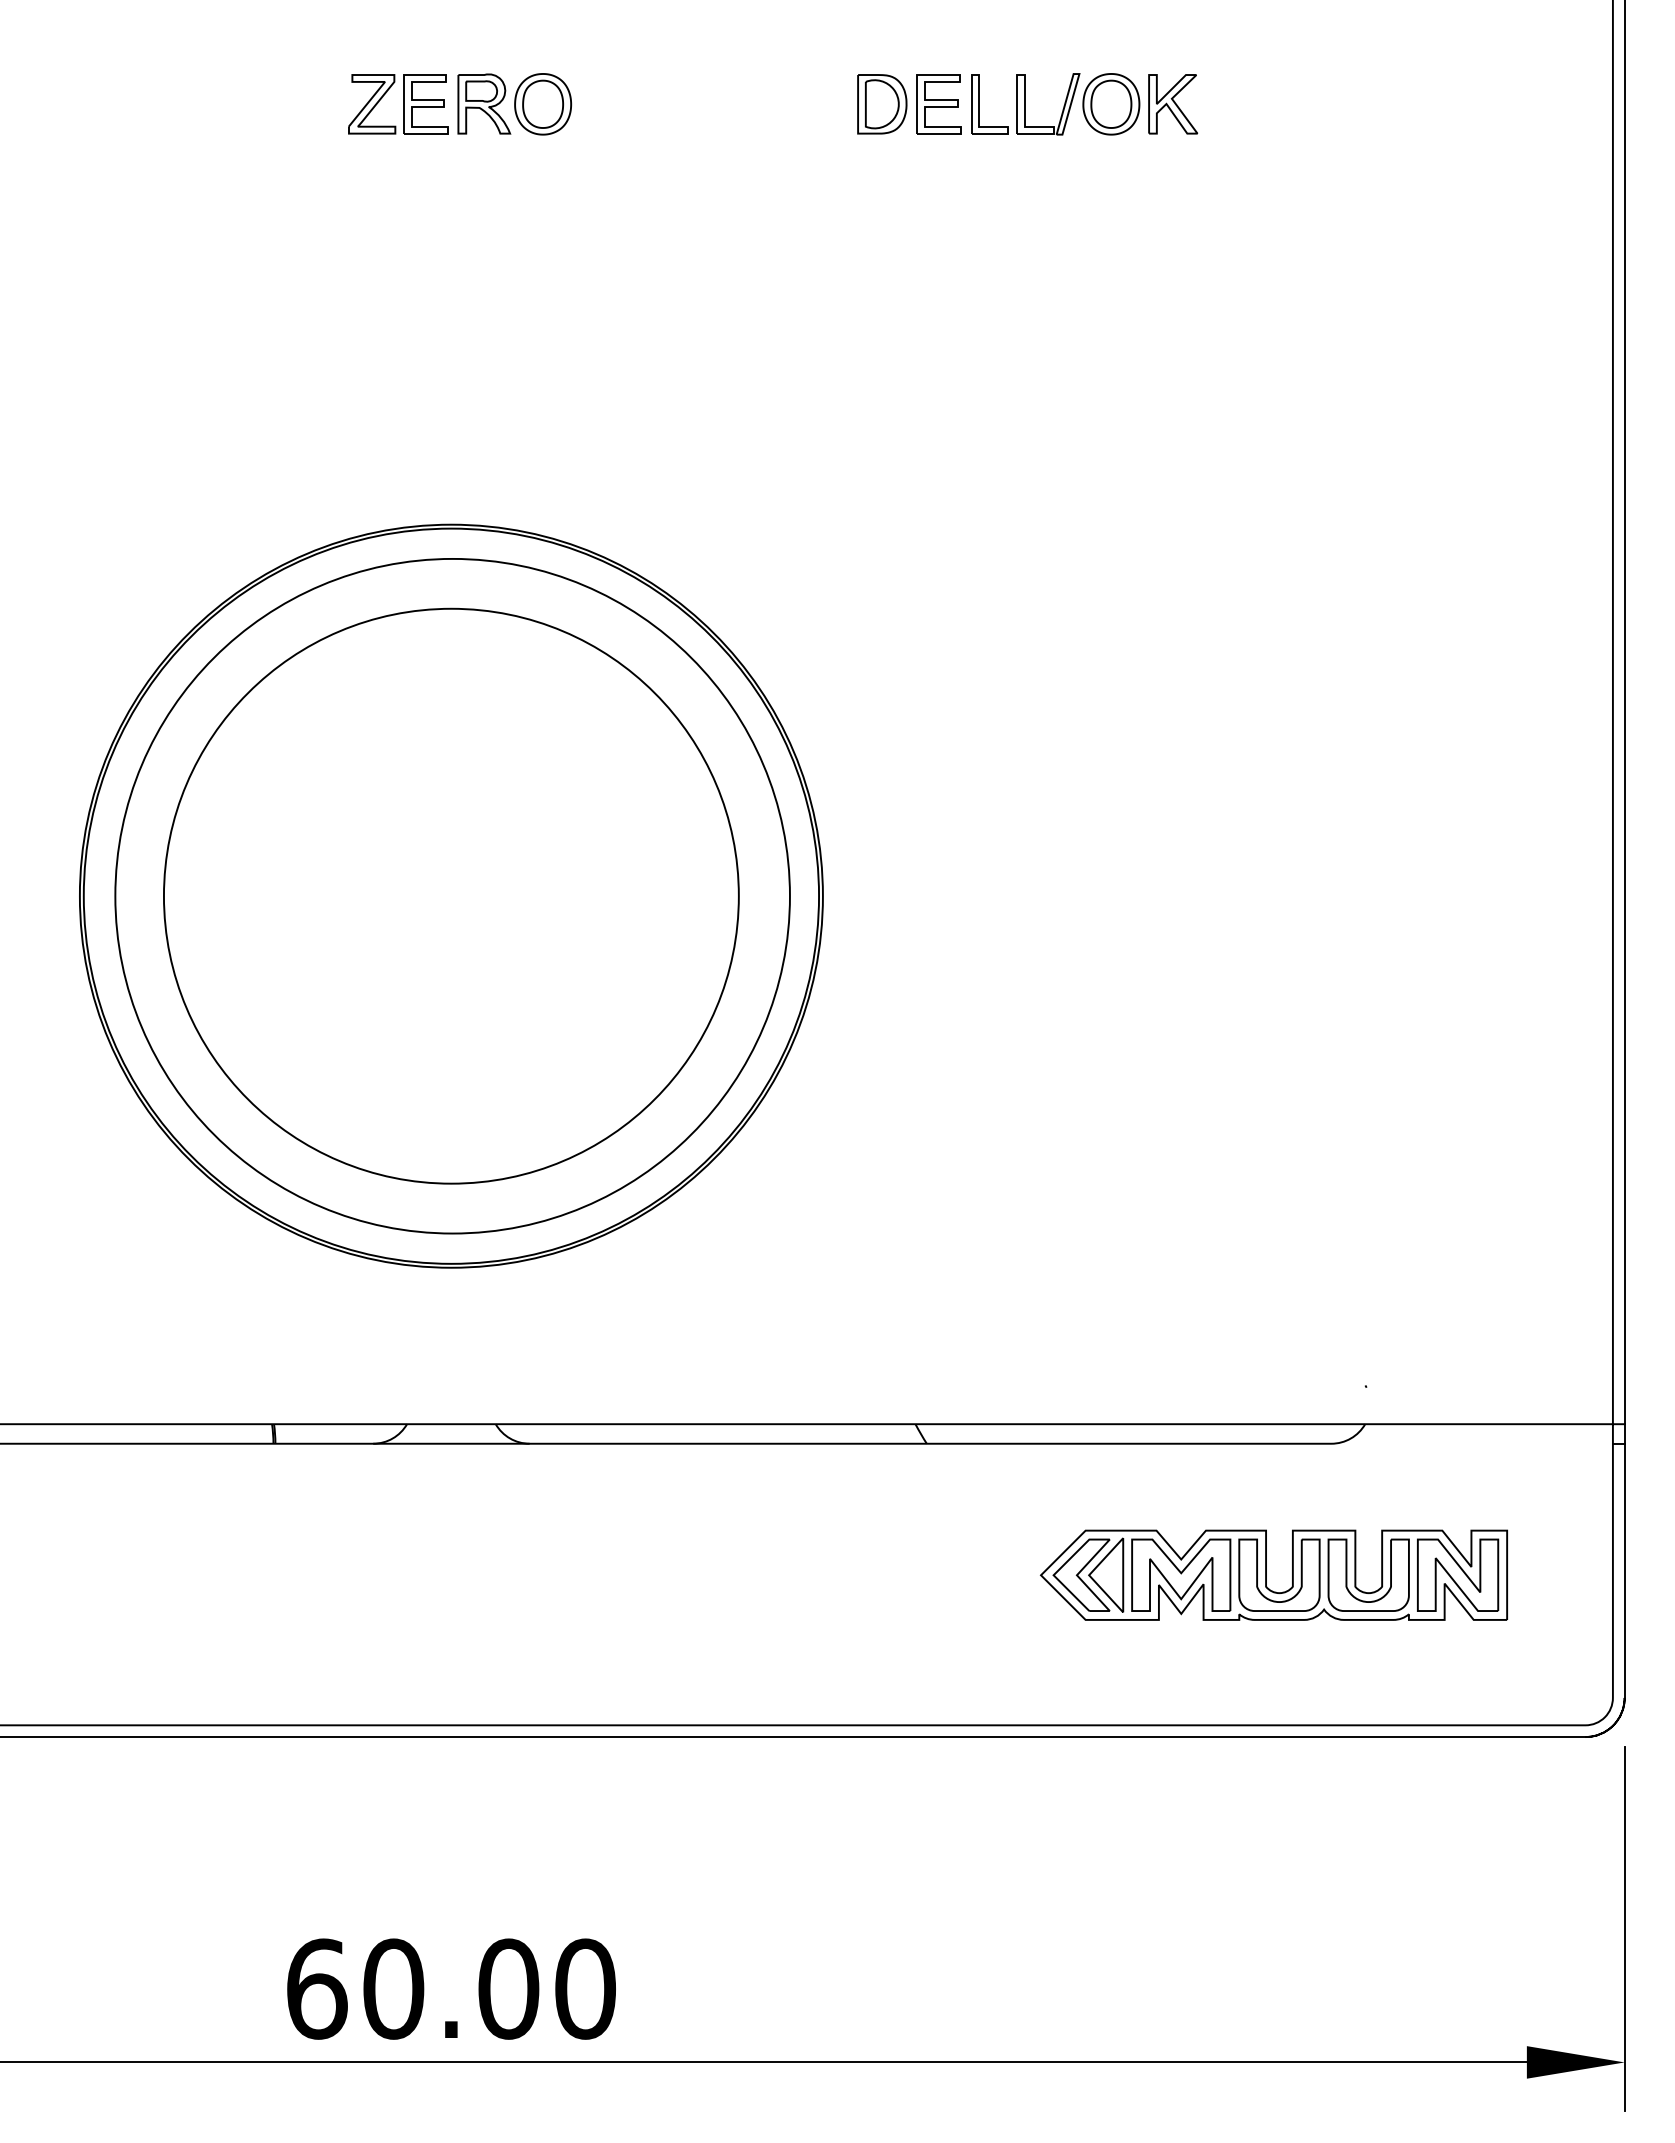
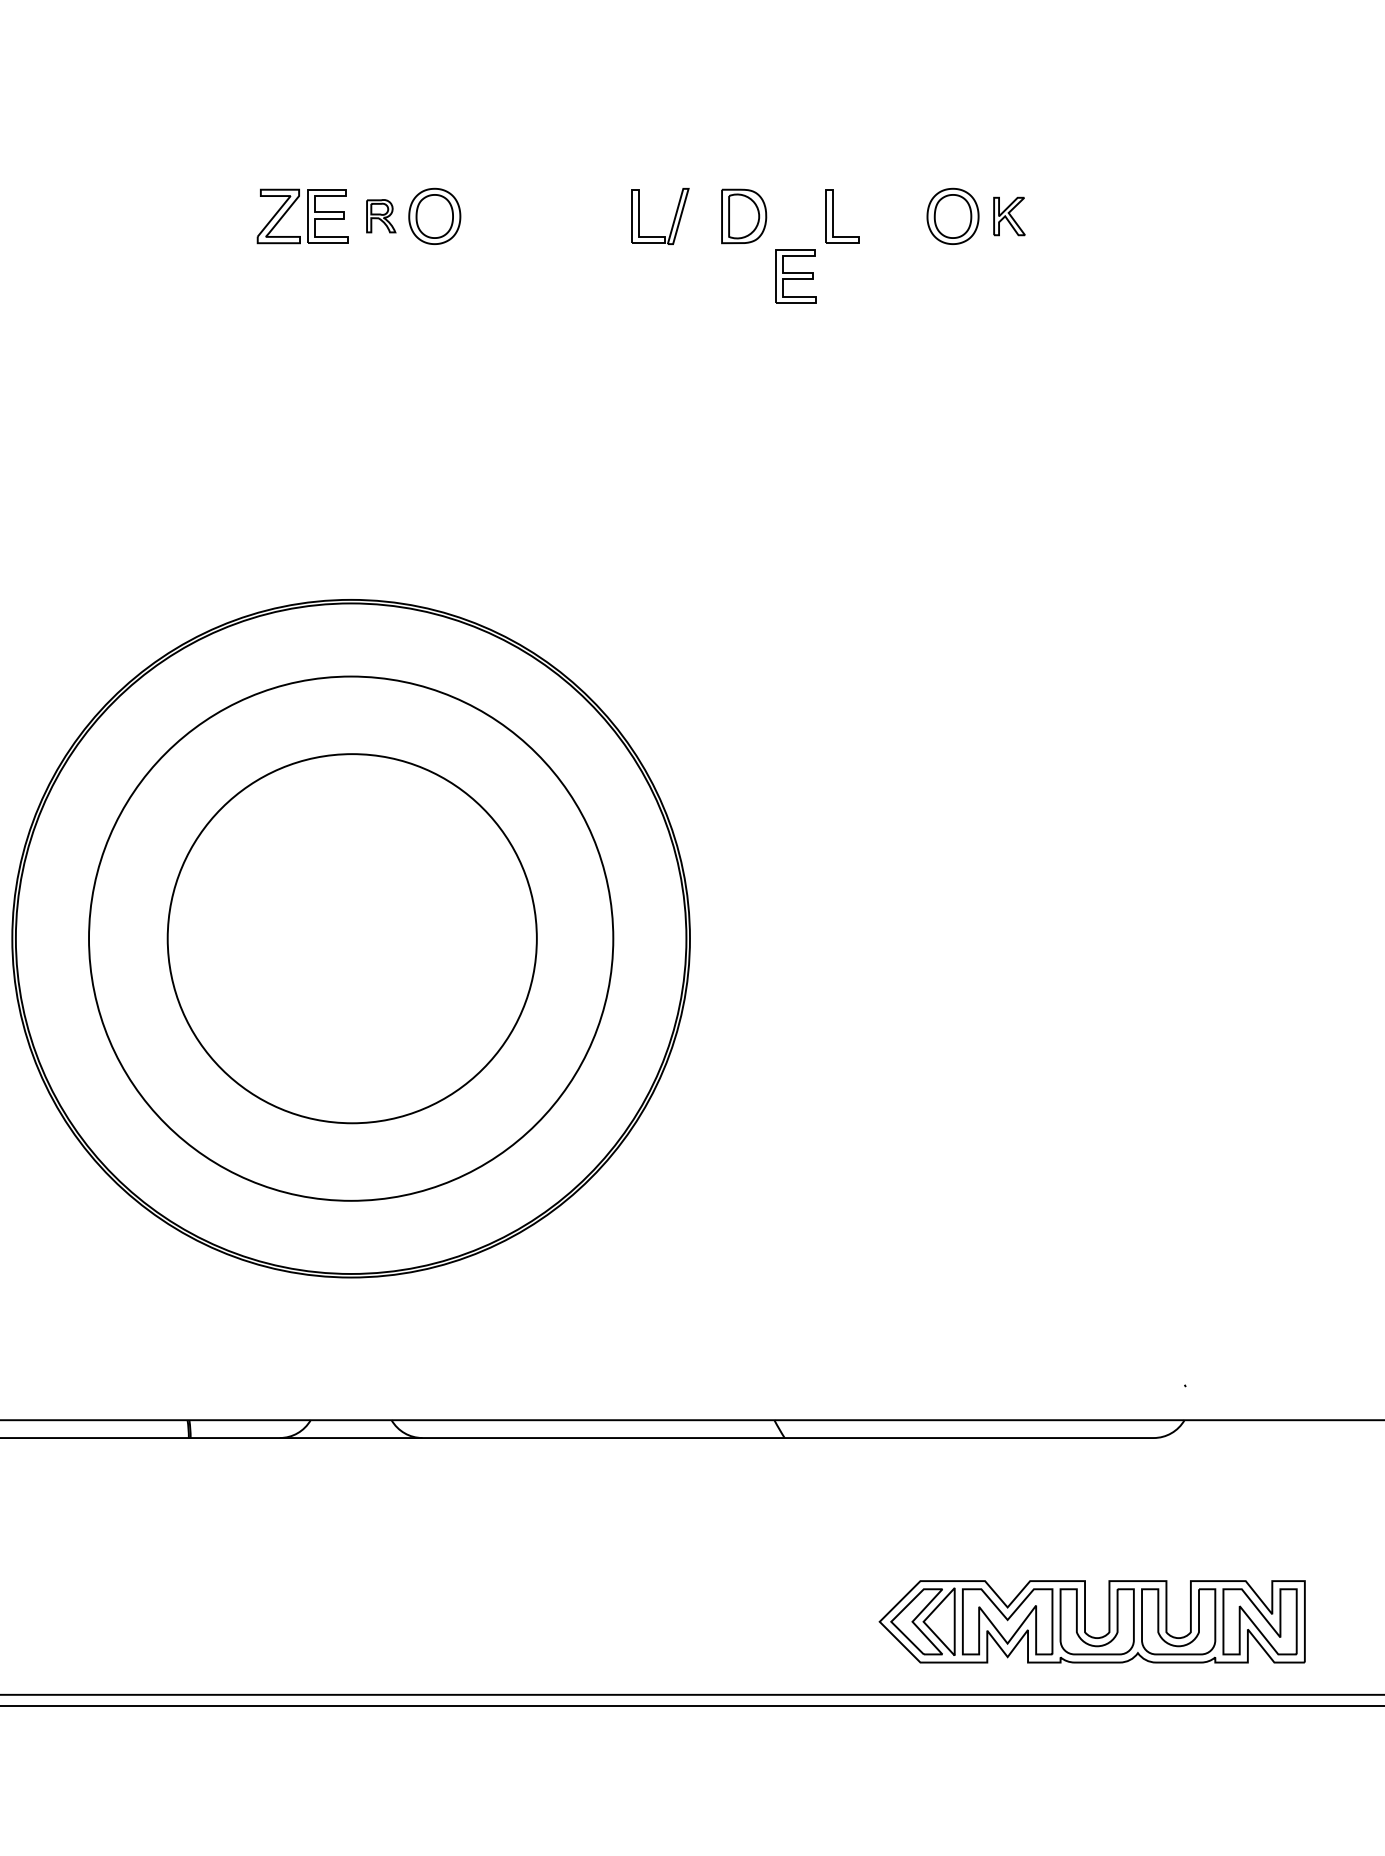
part: (484, 103) -> (381, 215), size x0.6
part: (938, 104) -> (795, 276), moved
part: (1173, 104) -> (1009, 216), size x0.7
part: (1062, 109) -> (673, 221), moved
circle: (452, 895) -> (352, 938), size x0.6
part: (1266, 1574) -> (1085, 1621), moved

